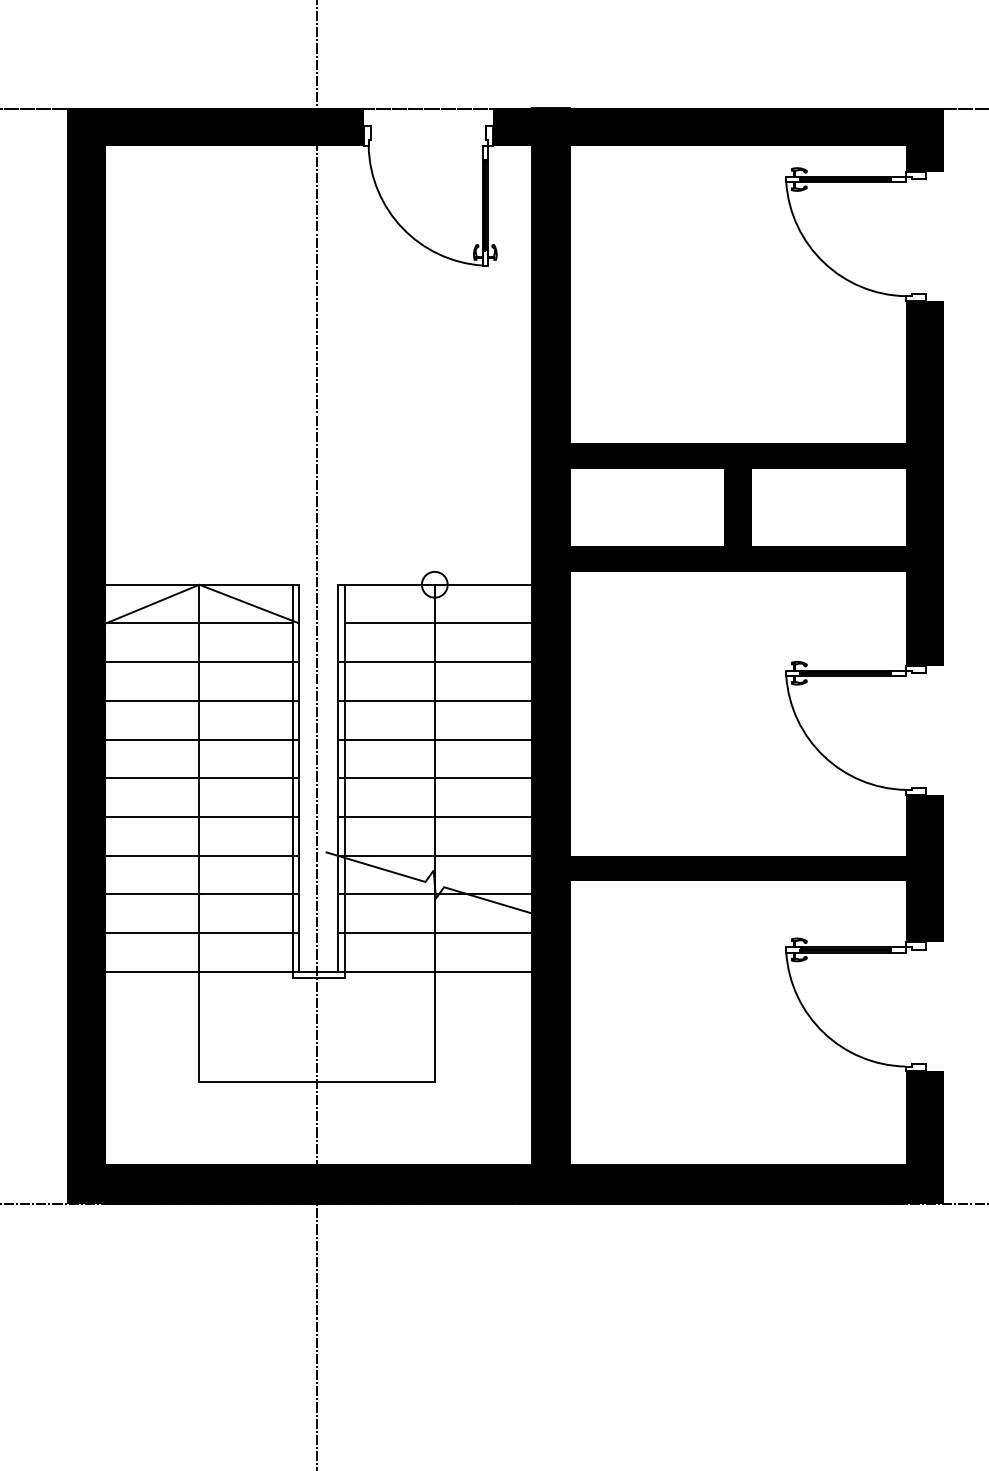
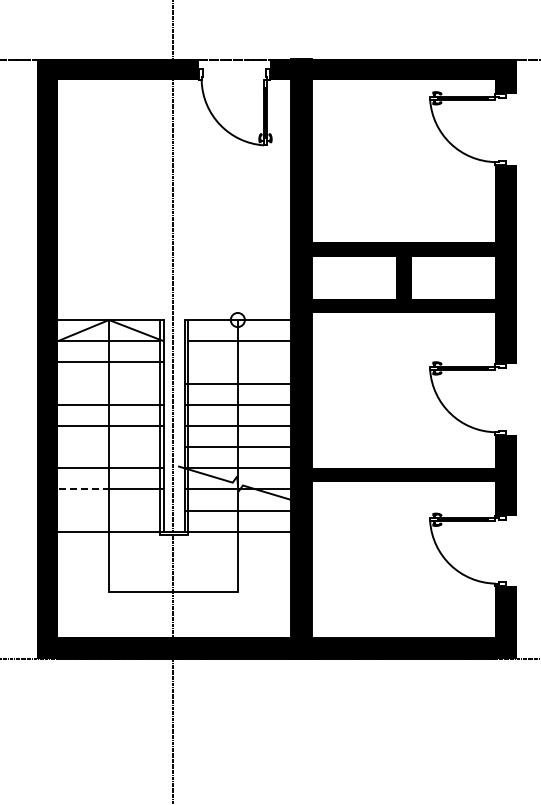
line: (434, 662) -> (237, 362), removed
line: (202, 700) -> (110, 383), removed
line: (202, 817) -> (110, 447), removed
line: (152, 894) -> (83, 489), solid -> dashed
line: (202, 932) -> (110, 510), removed

